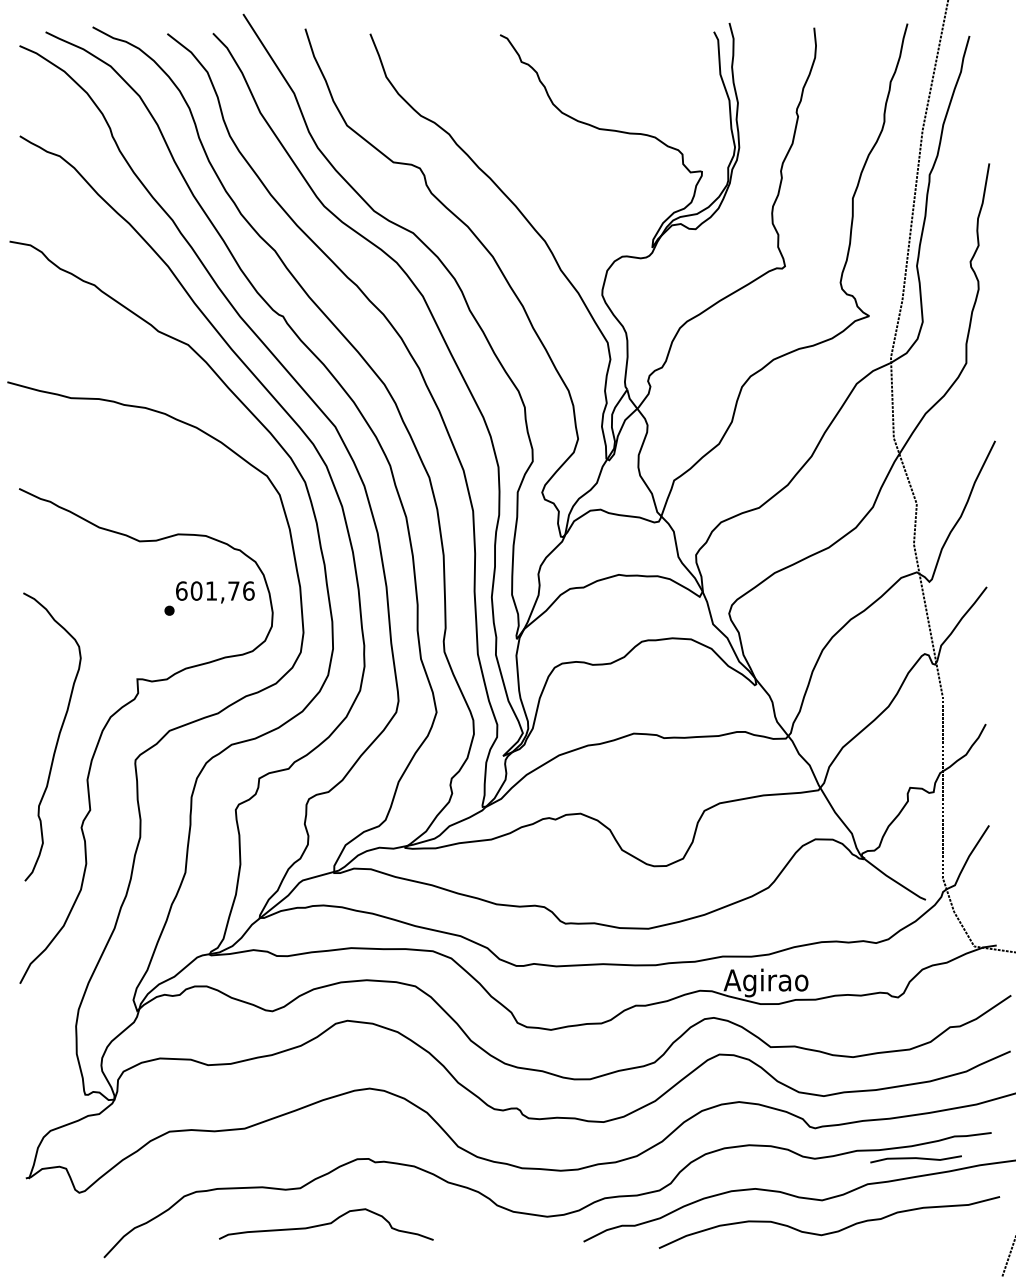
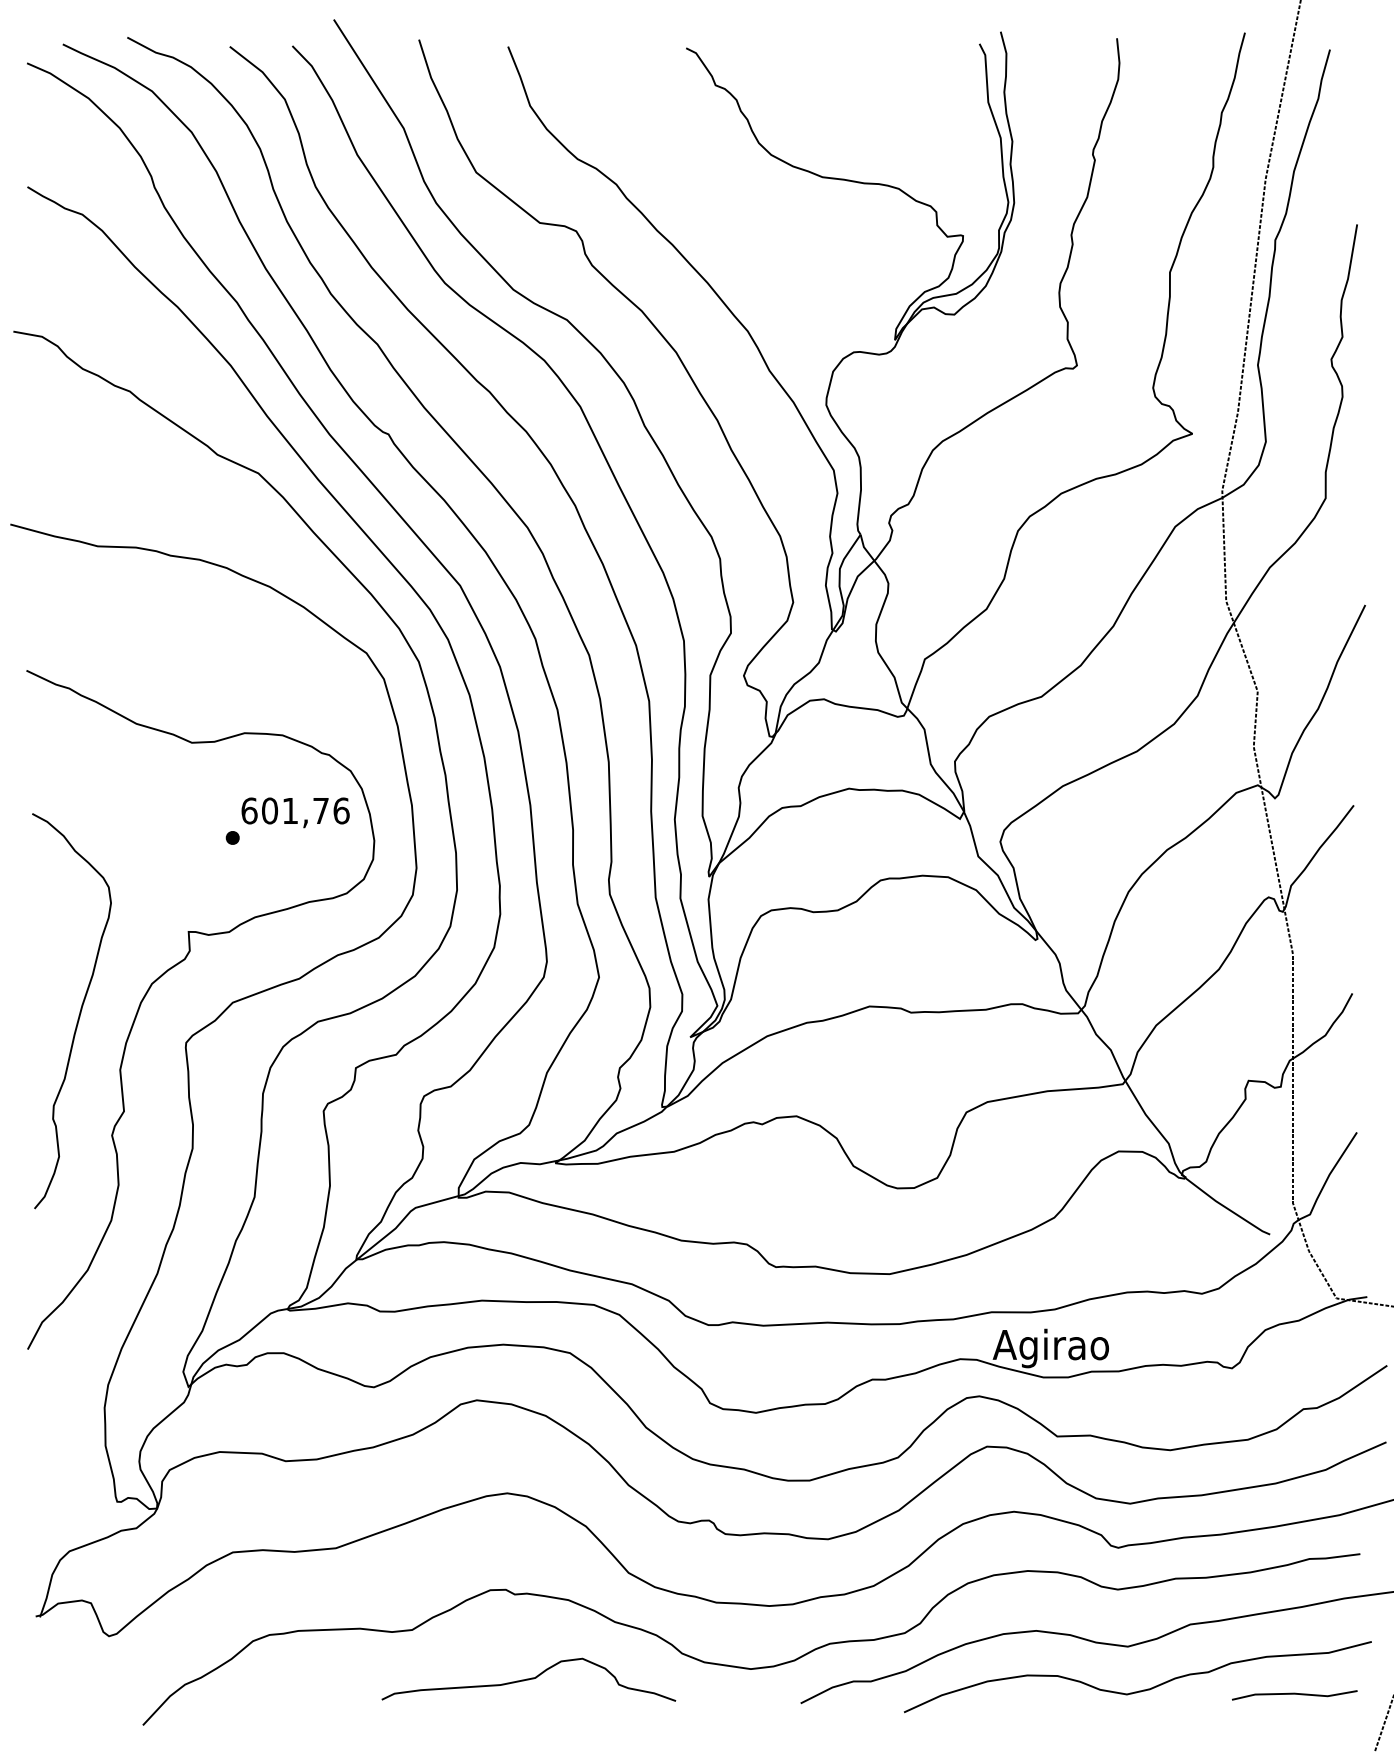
line: (915, 1158) -> (1294, 1694), moved
curve: (326, 1224) -> (528, 1679), moved

